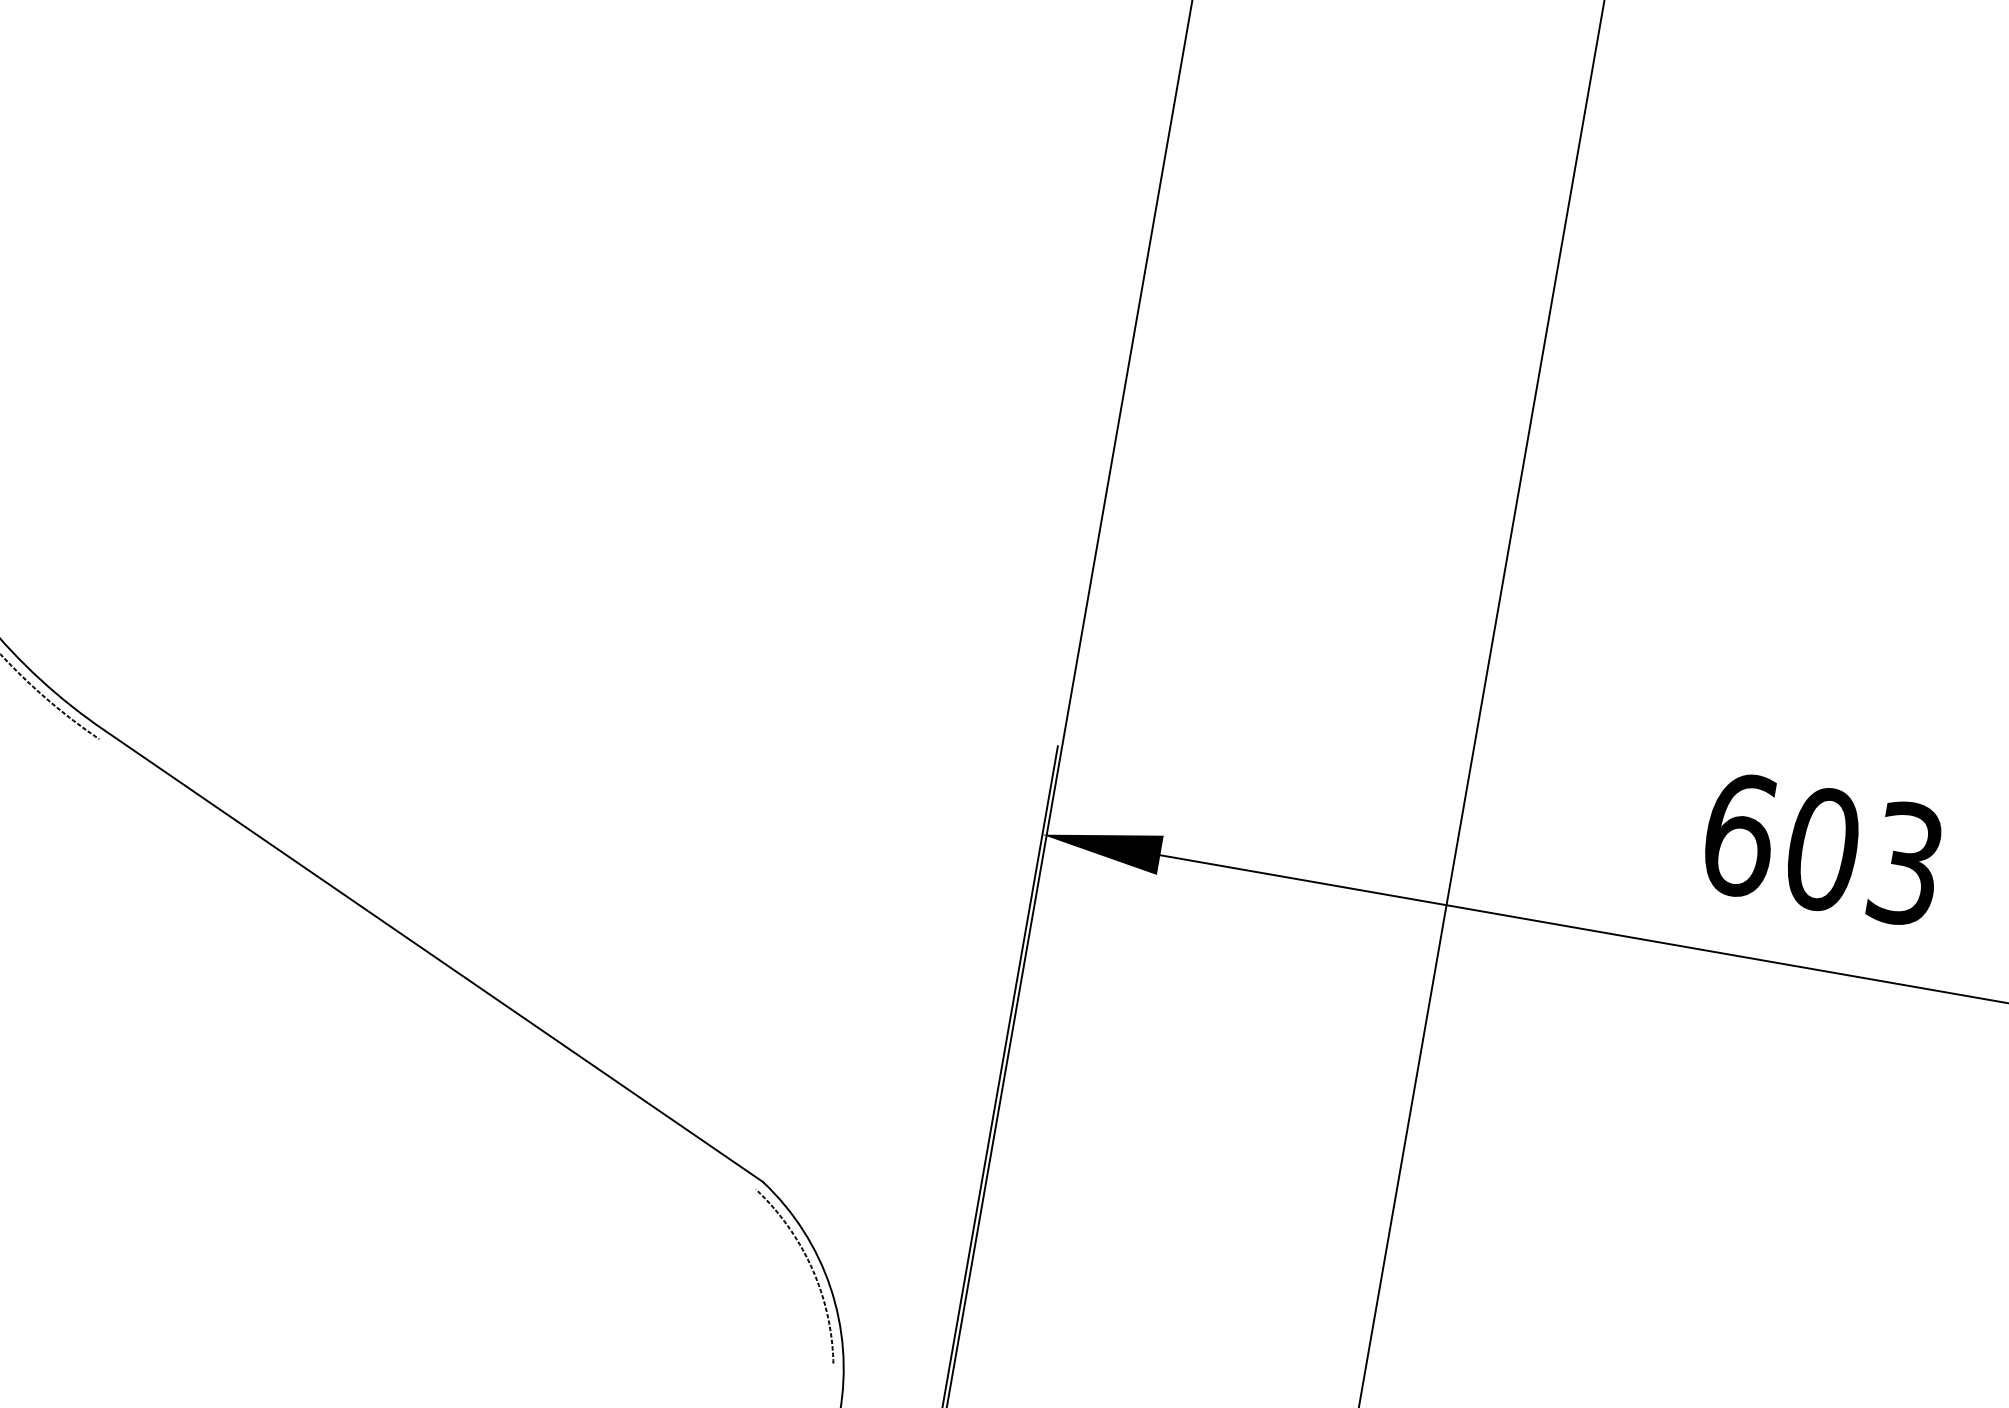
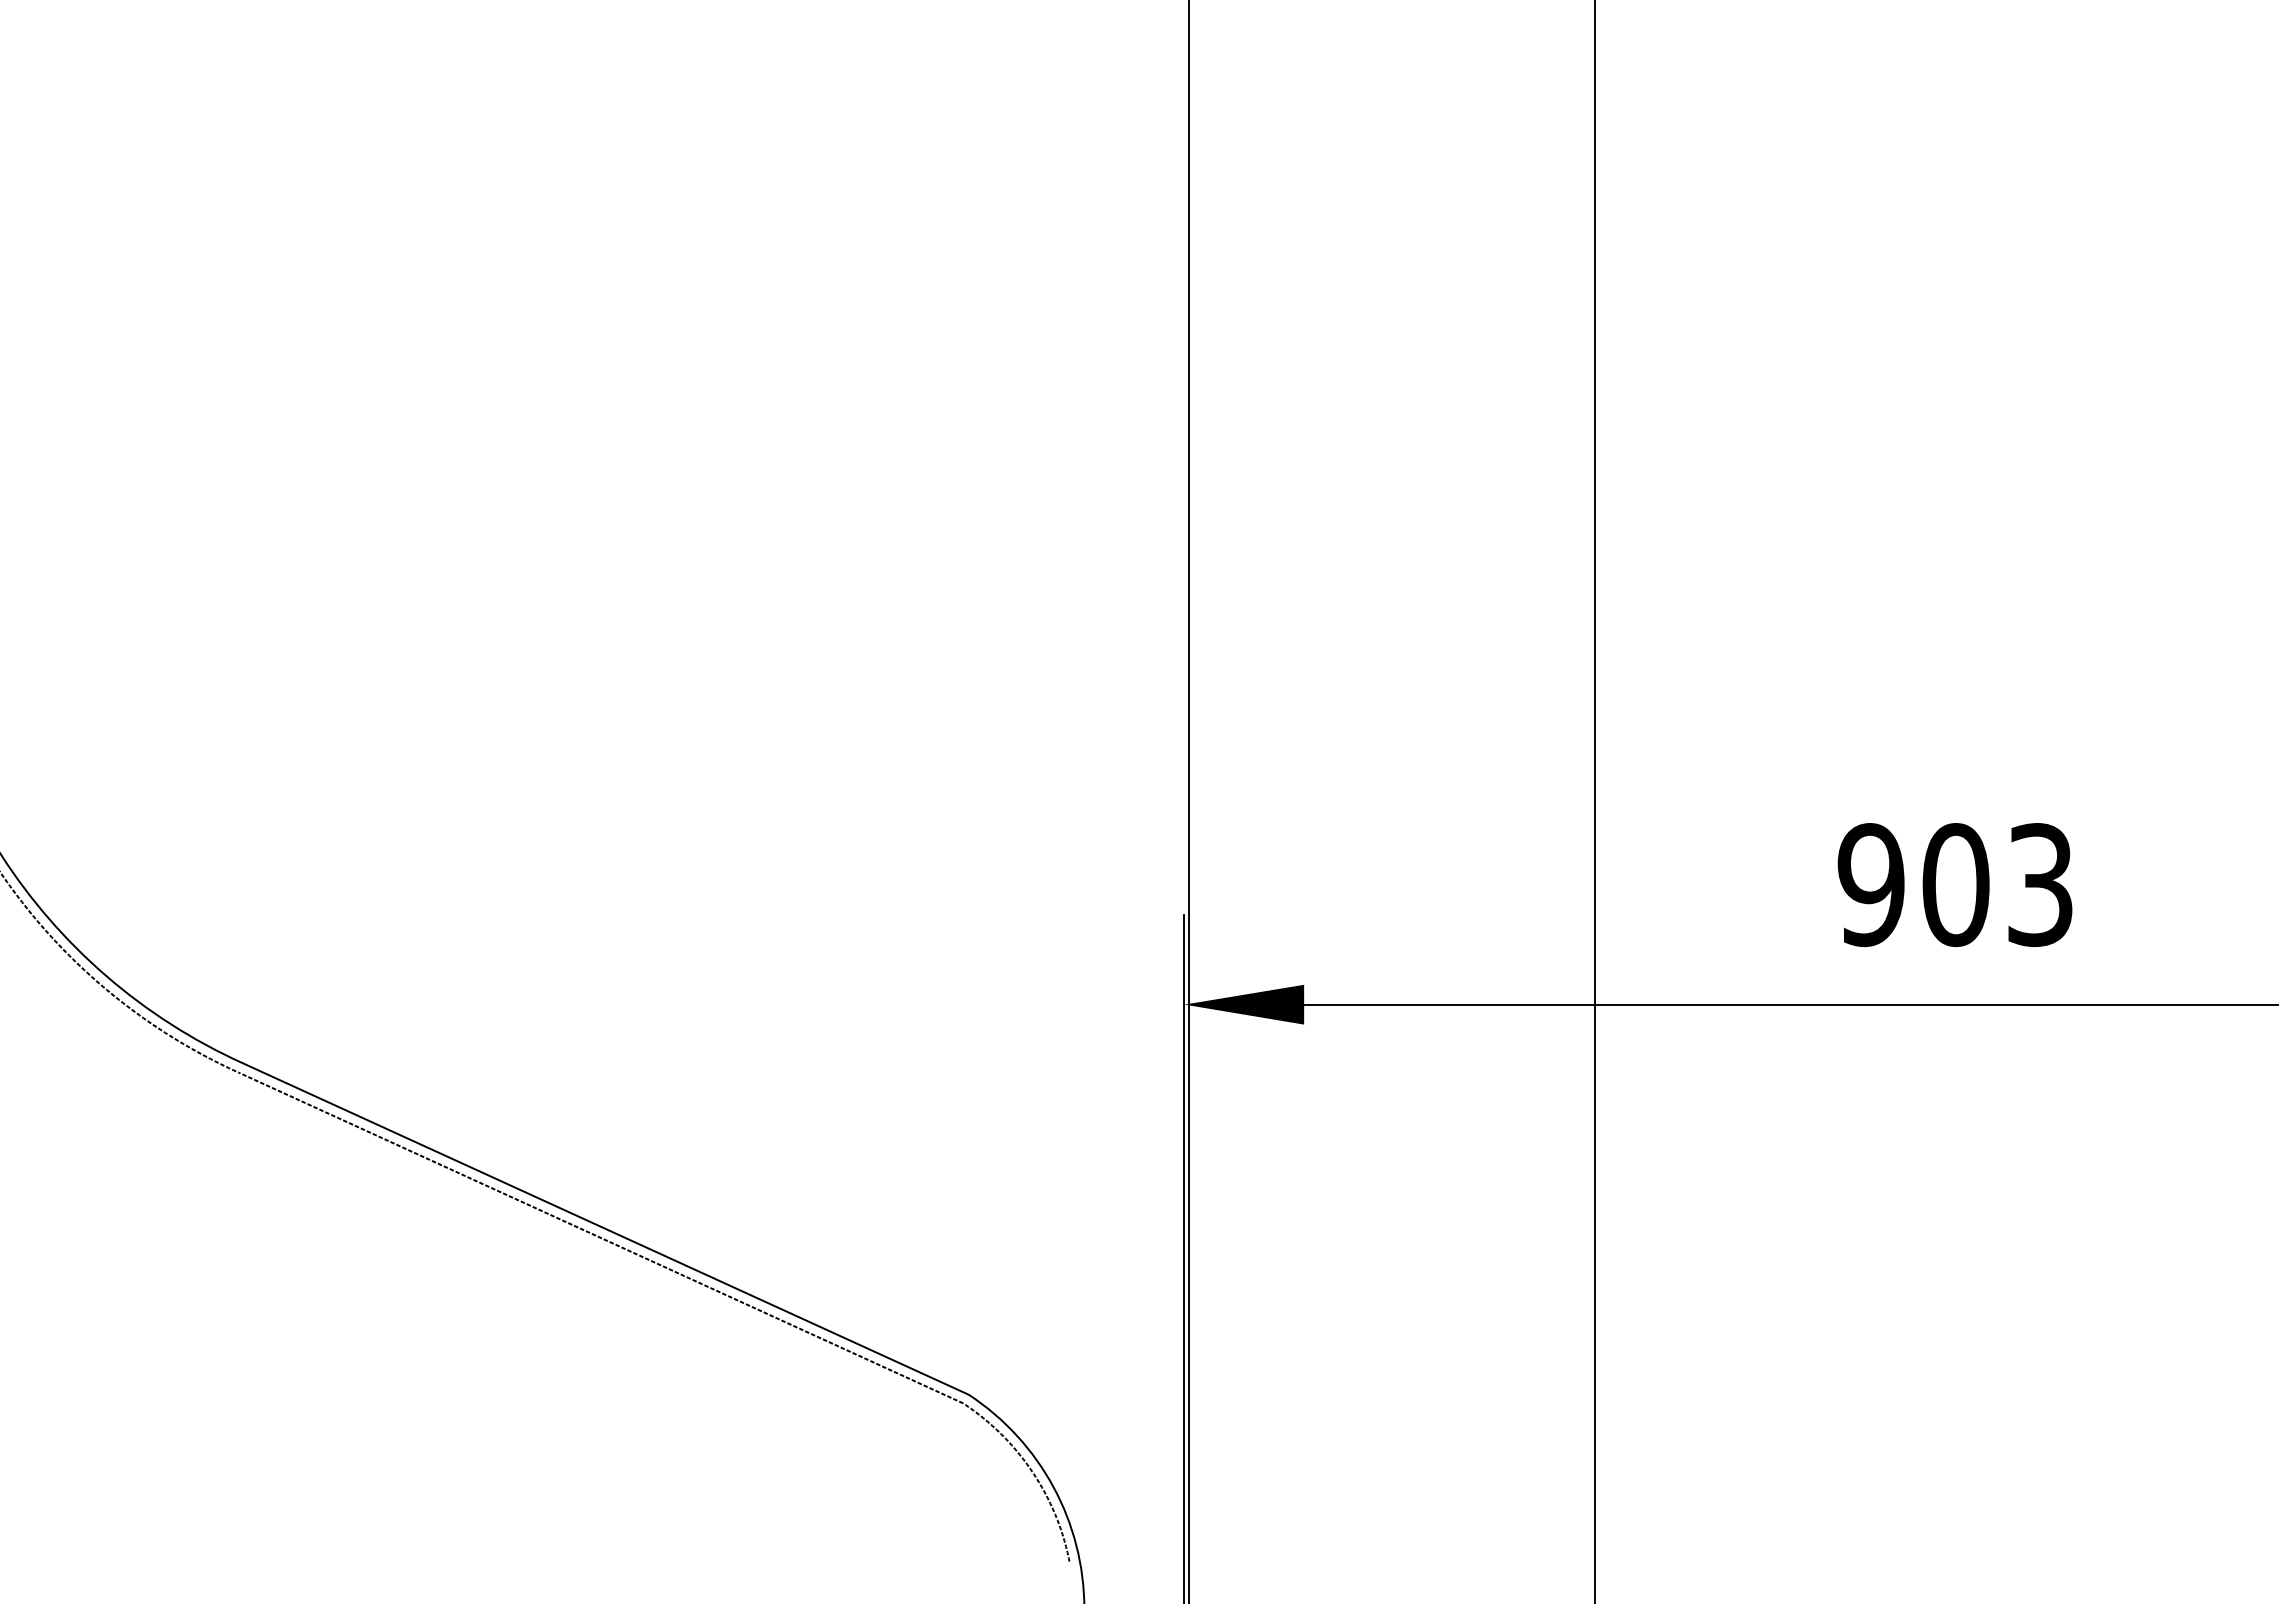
text: (1739, 835) -> (1871, 885), 603 -> 903
line: (427, 963) -> (600, 1237), added

